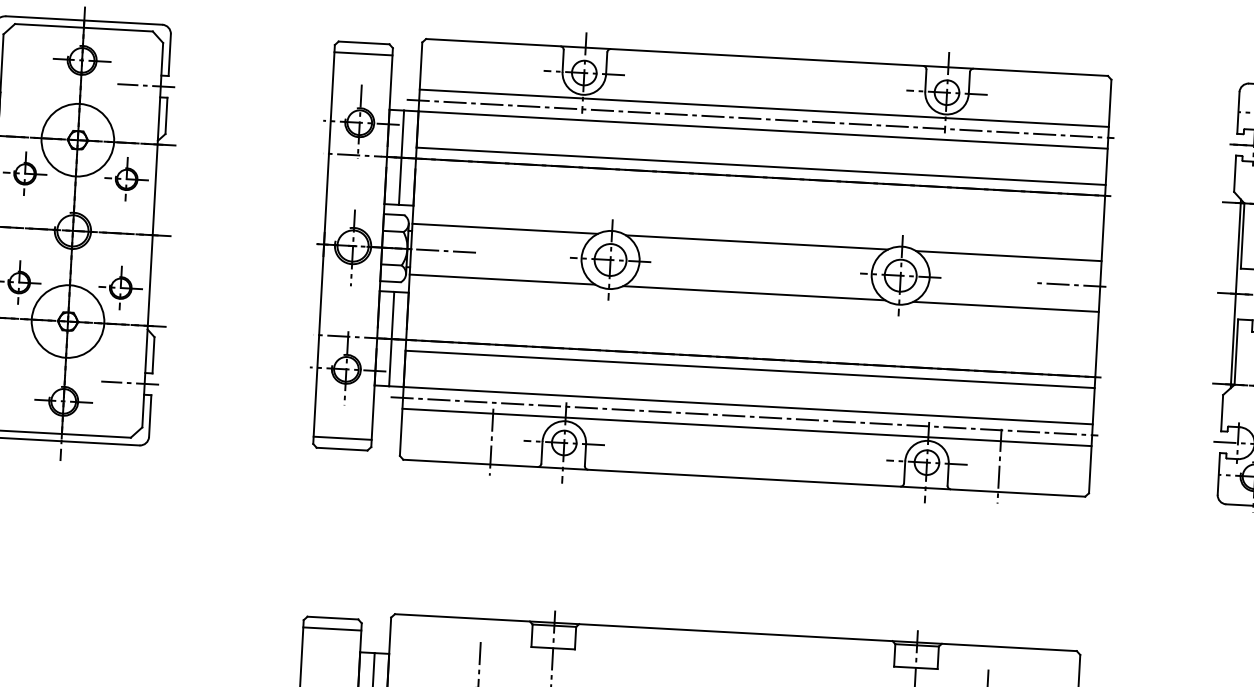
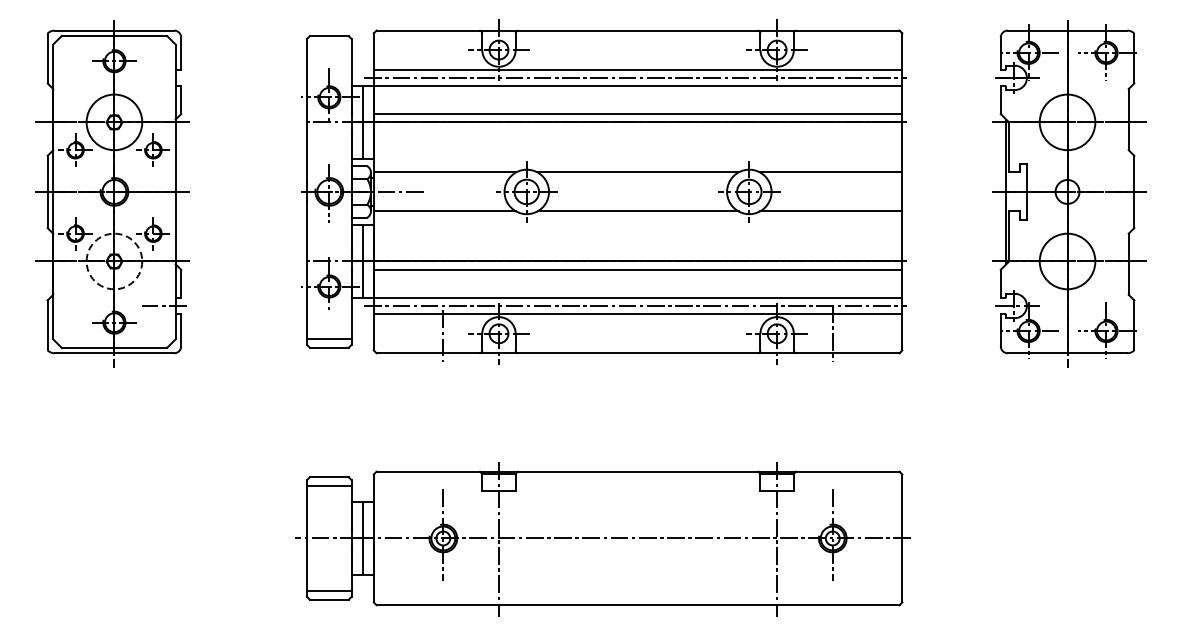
line: (363, 53) -> (329, 44), removed
line: (146, 85) -> (164, 77), removed
line: (1070, 284) -> (879, 191), removed
circle: (68, 321) -> (114, 261), solid -> dashed

